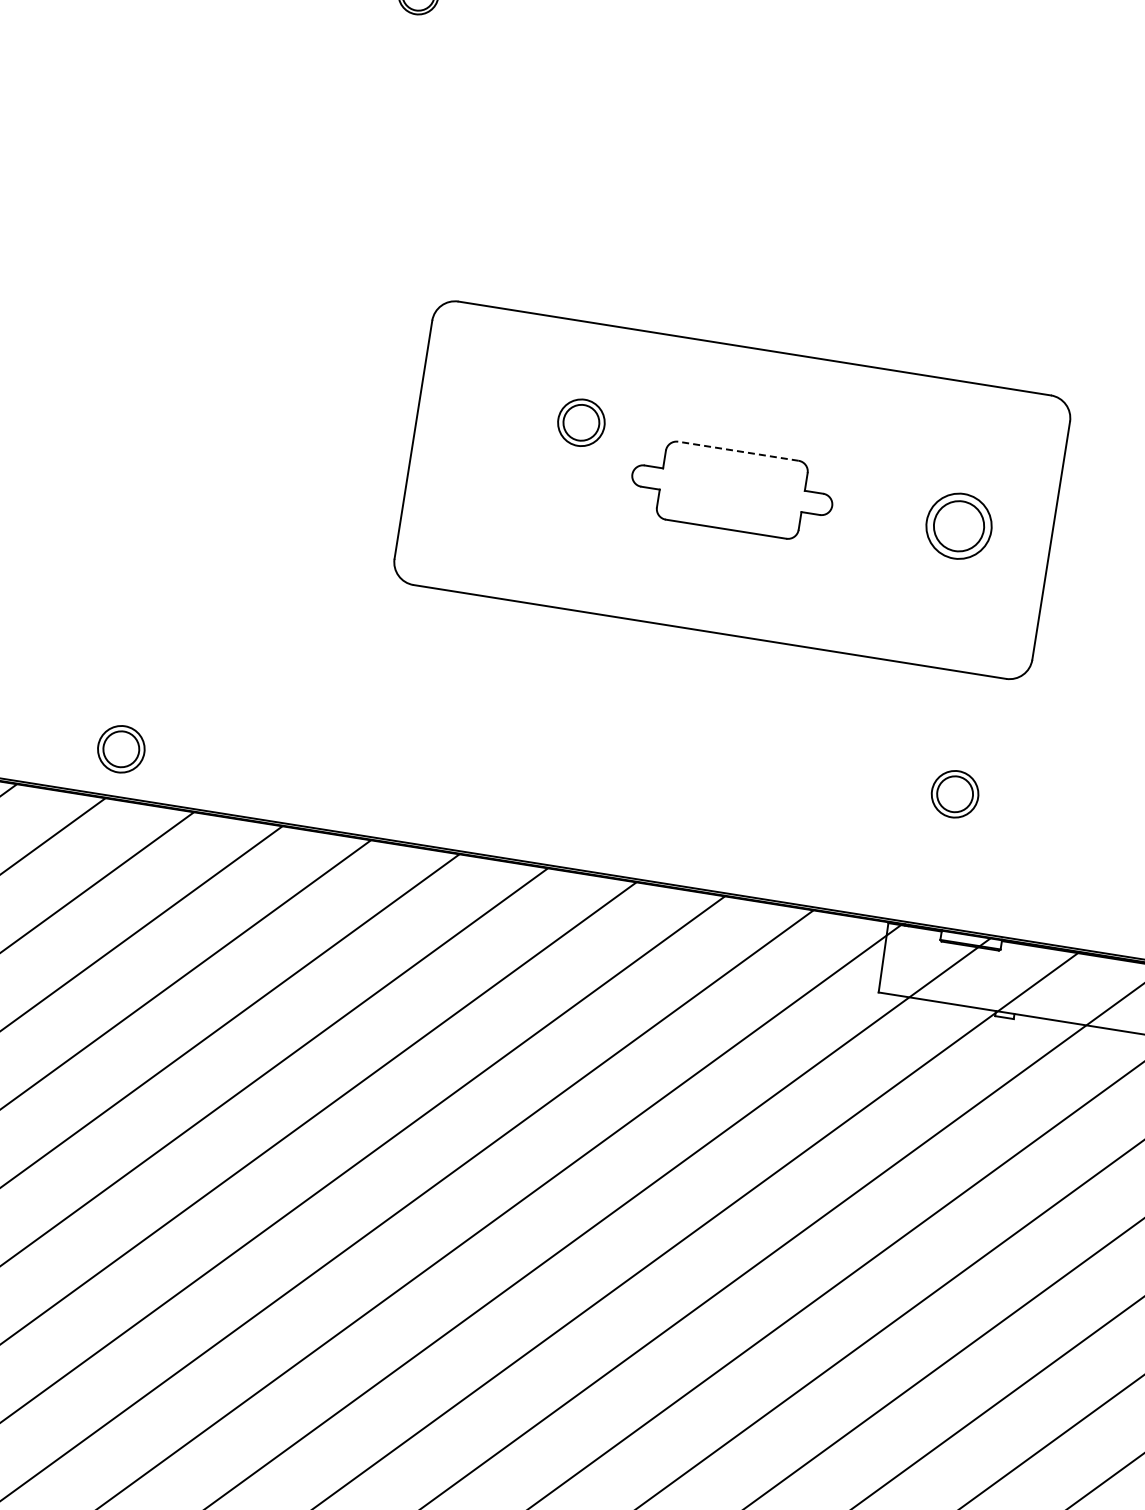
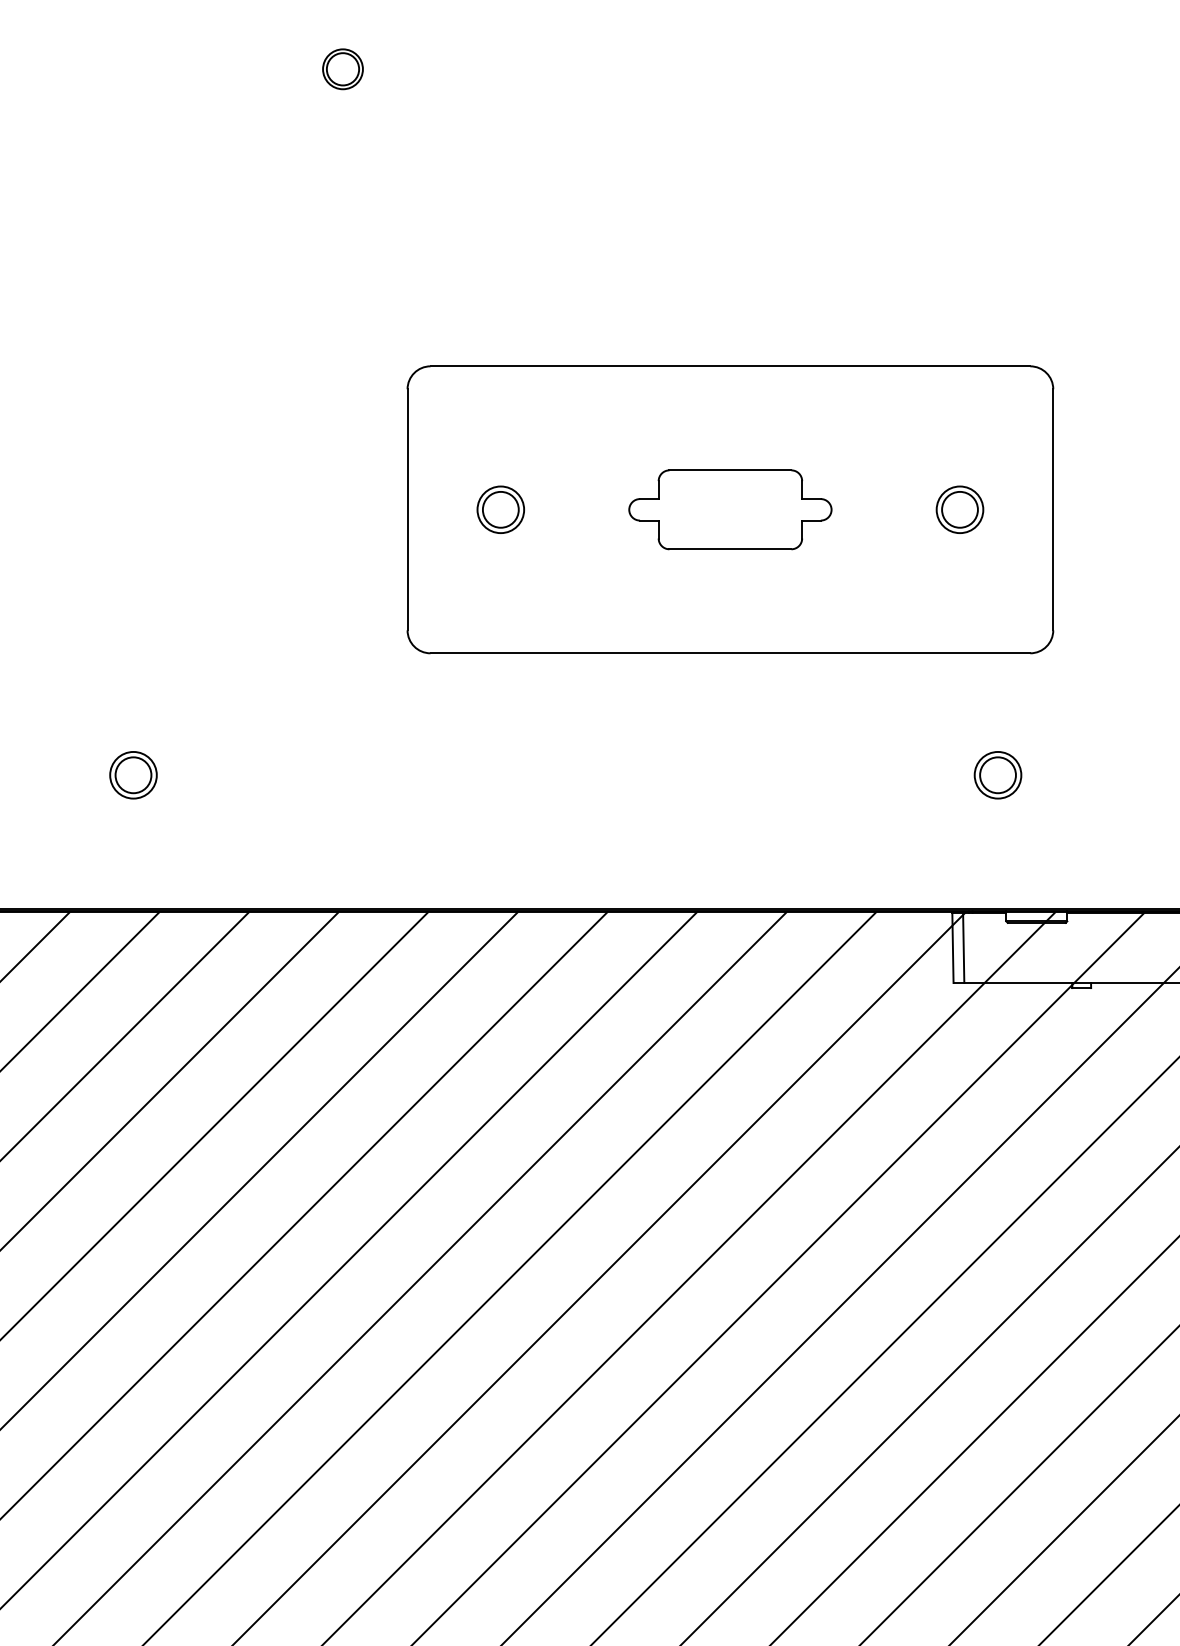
part: (581, 422) -> (500, 509), moved
line: (738, 451) -> (730, 470), dashed -> solid
part: (958, 525) -> (959, 509), size x0.71
part: (121, 749) -> (133, 775), moved
line: (894, 958) -> (963, 947), added

